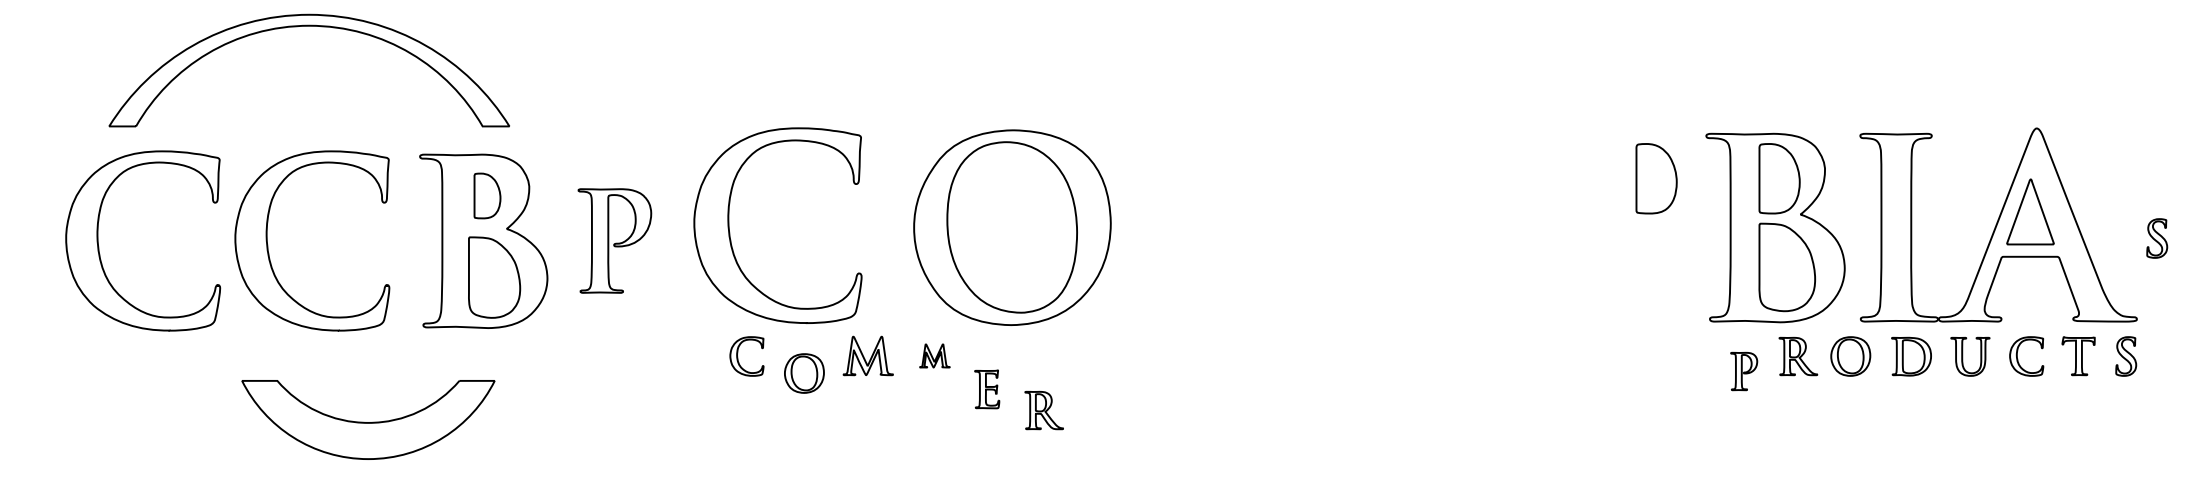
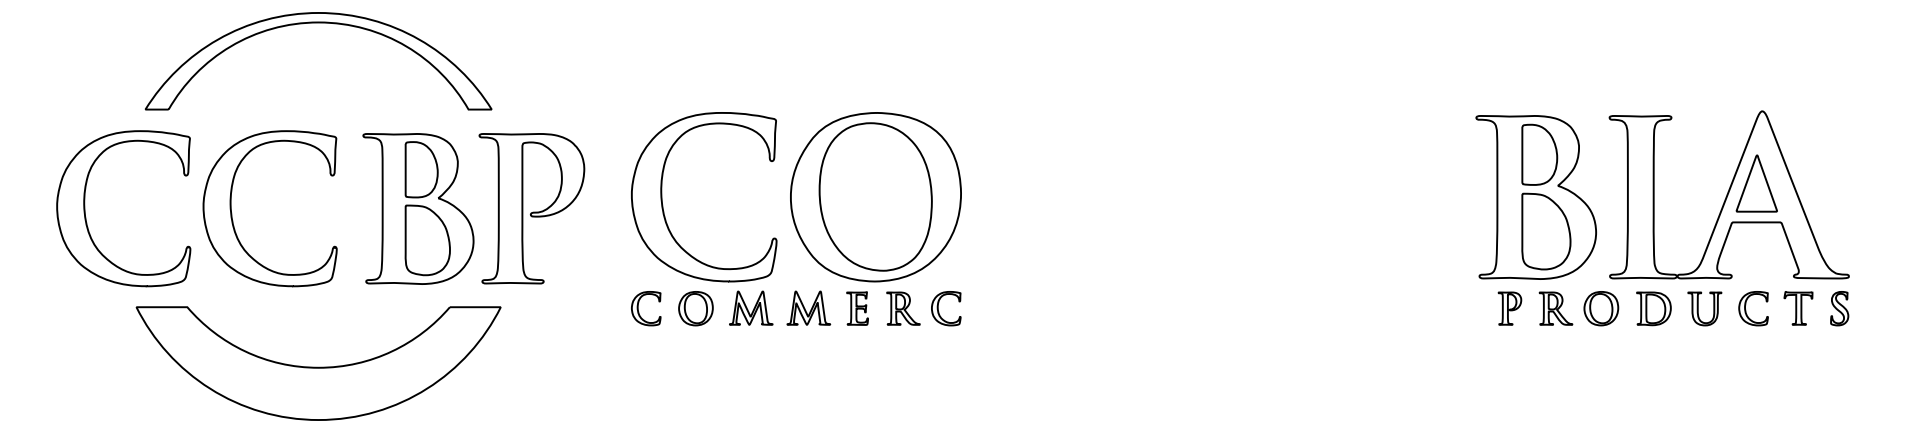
part: (308, 26) -> (317, 23), moved
part: (1656, 178) -> (1433, 154), removed
part: (487, 195) -> (421, 169), size x1.43
part: (730, 232) -> (663, 203), moved
part: (2157, 238) -> (1866, 206), removed
part: (614, 240) -> (531, 208), size x1.67
part: (934, 355) -> (808, 307), size x1.67
part: (1085, 359) -> (939, 311), added
part: (1744, 371) -> (1510, 308), moved
part: (804, 373) -> (696, 308), moved
part: (987, 389) -> (857, 308), moved
part: (1043, 410) -> (902, 308), moved
part: (368, 419) -> (318, 363), size x1.67

